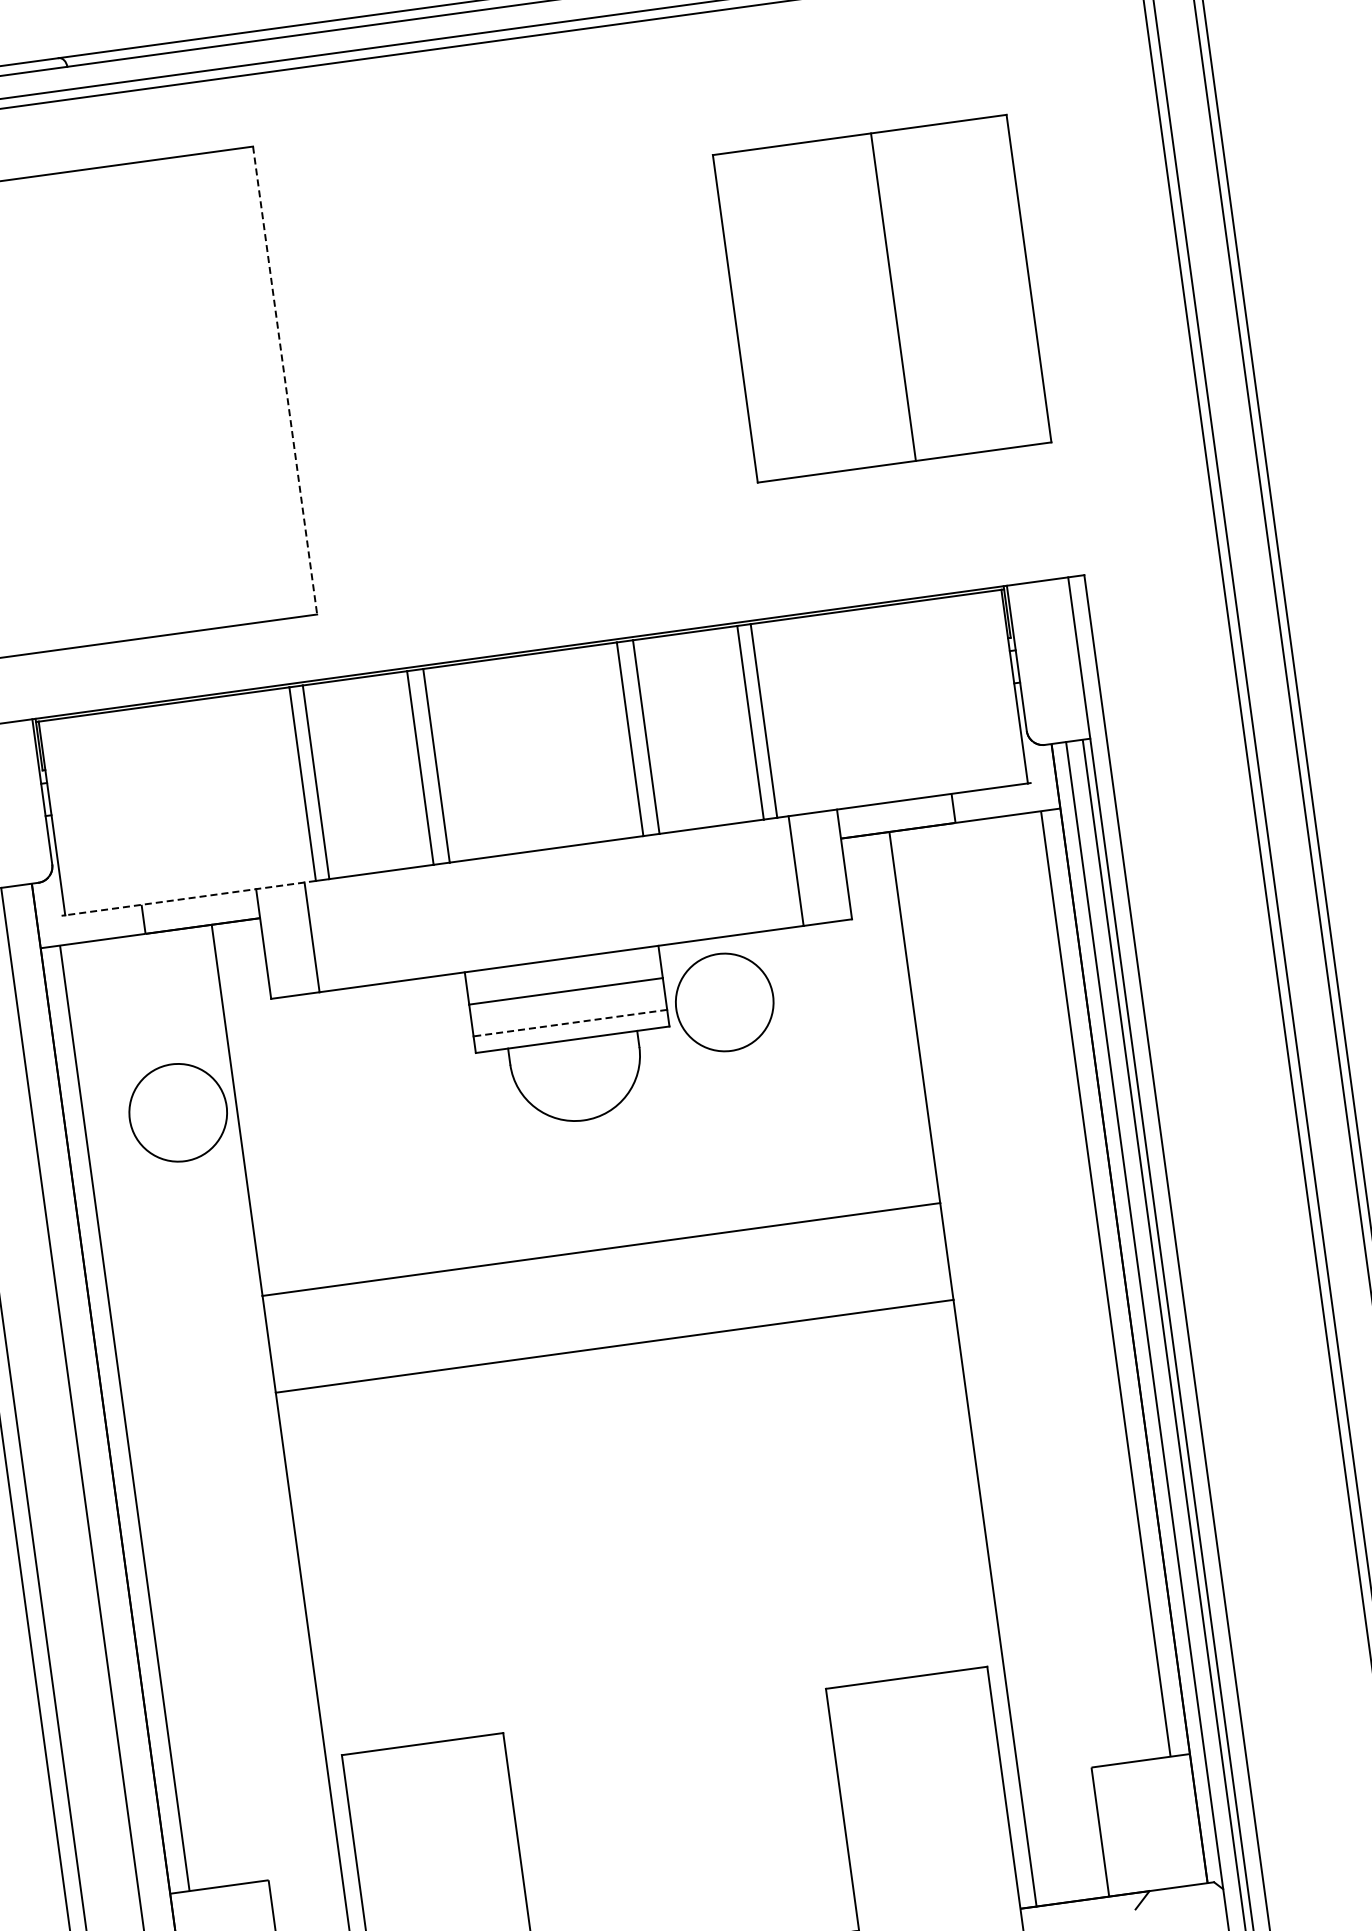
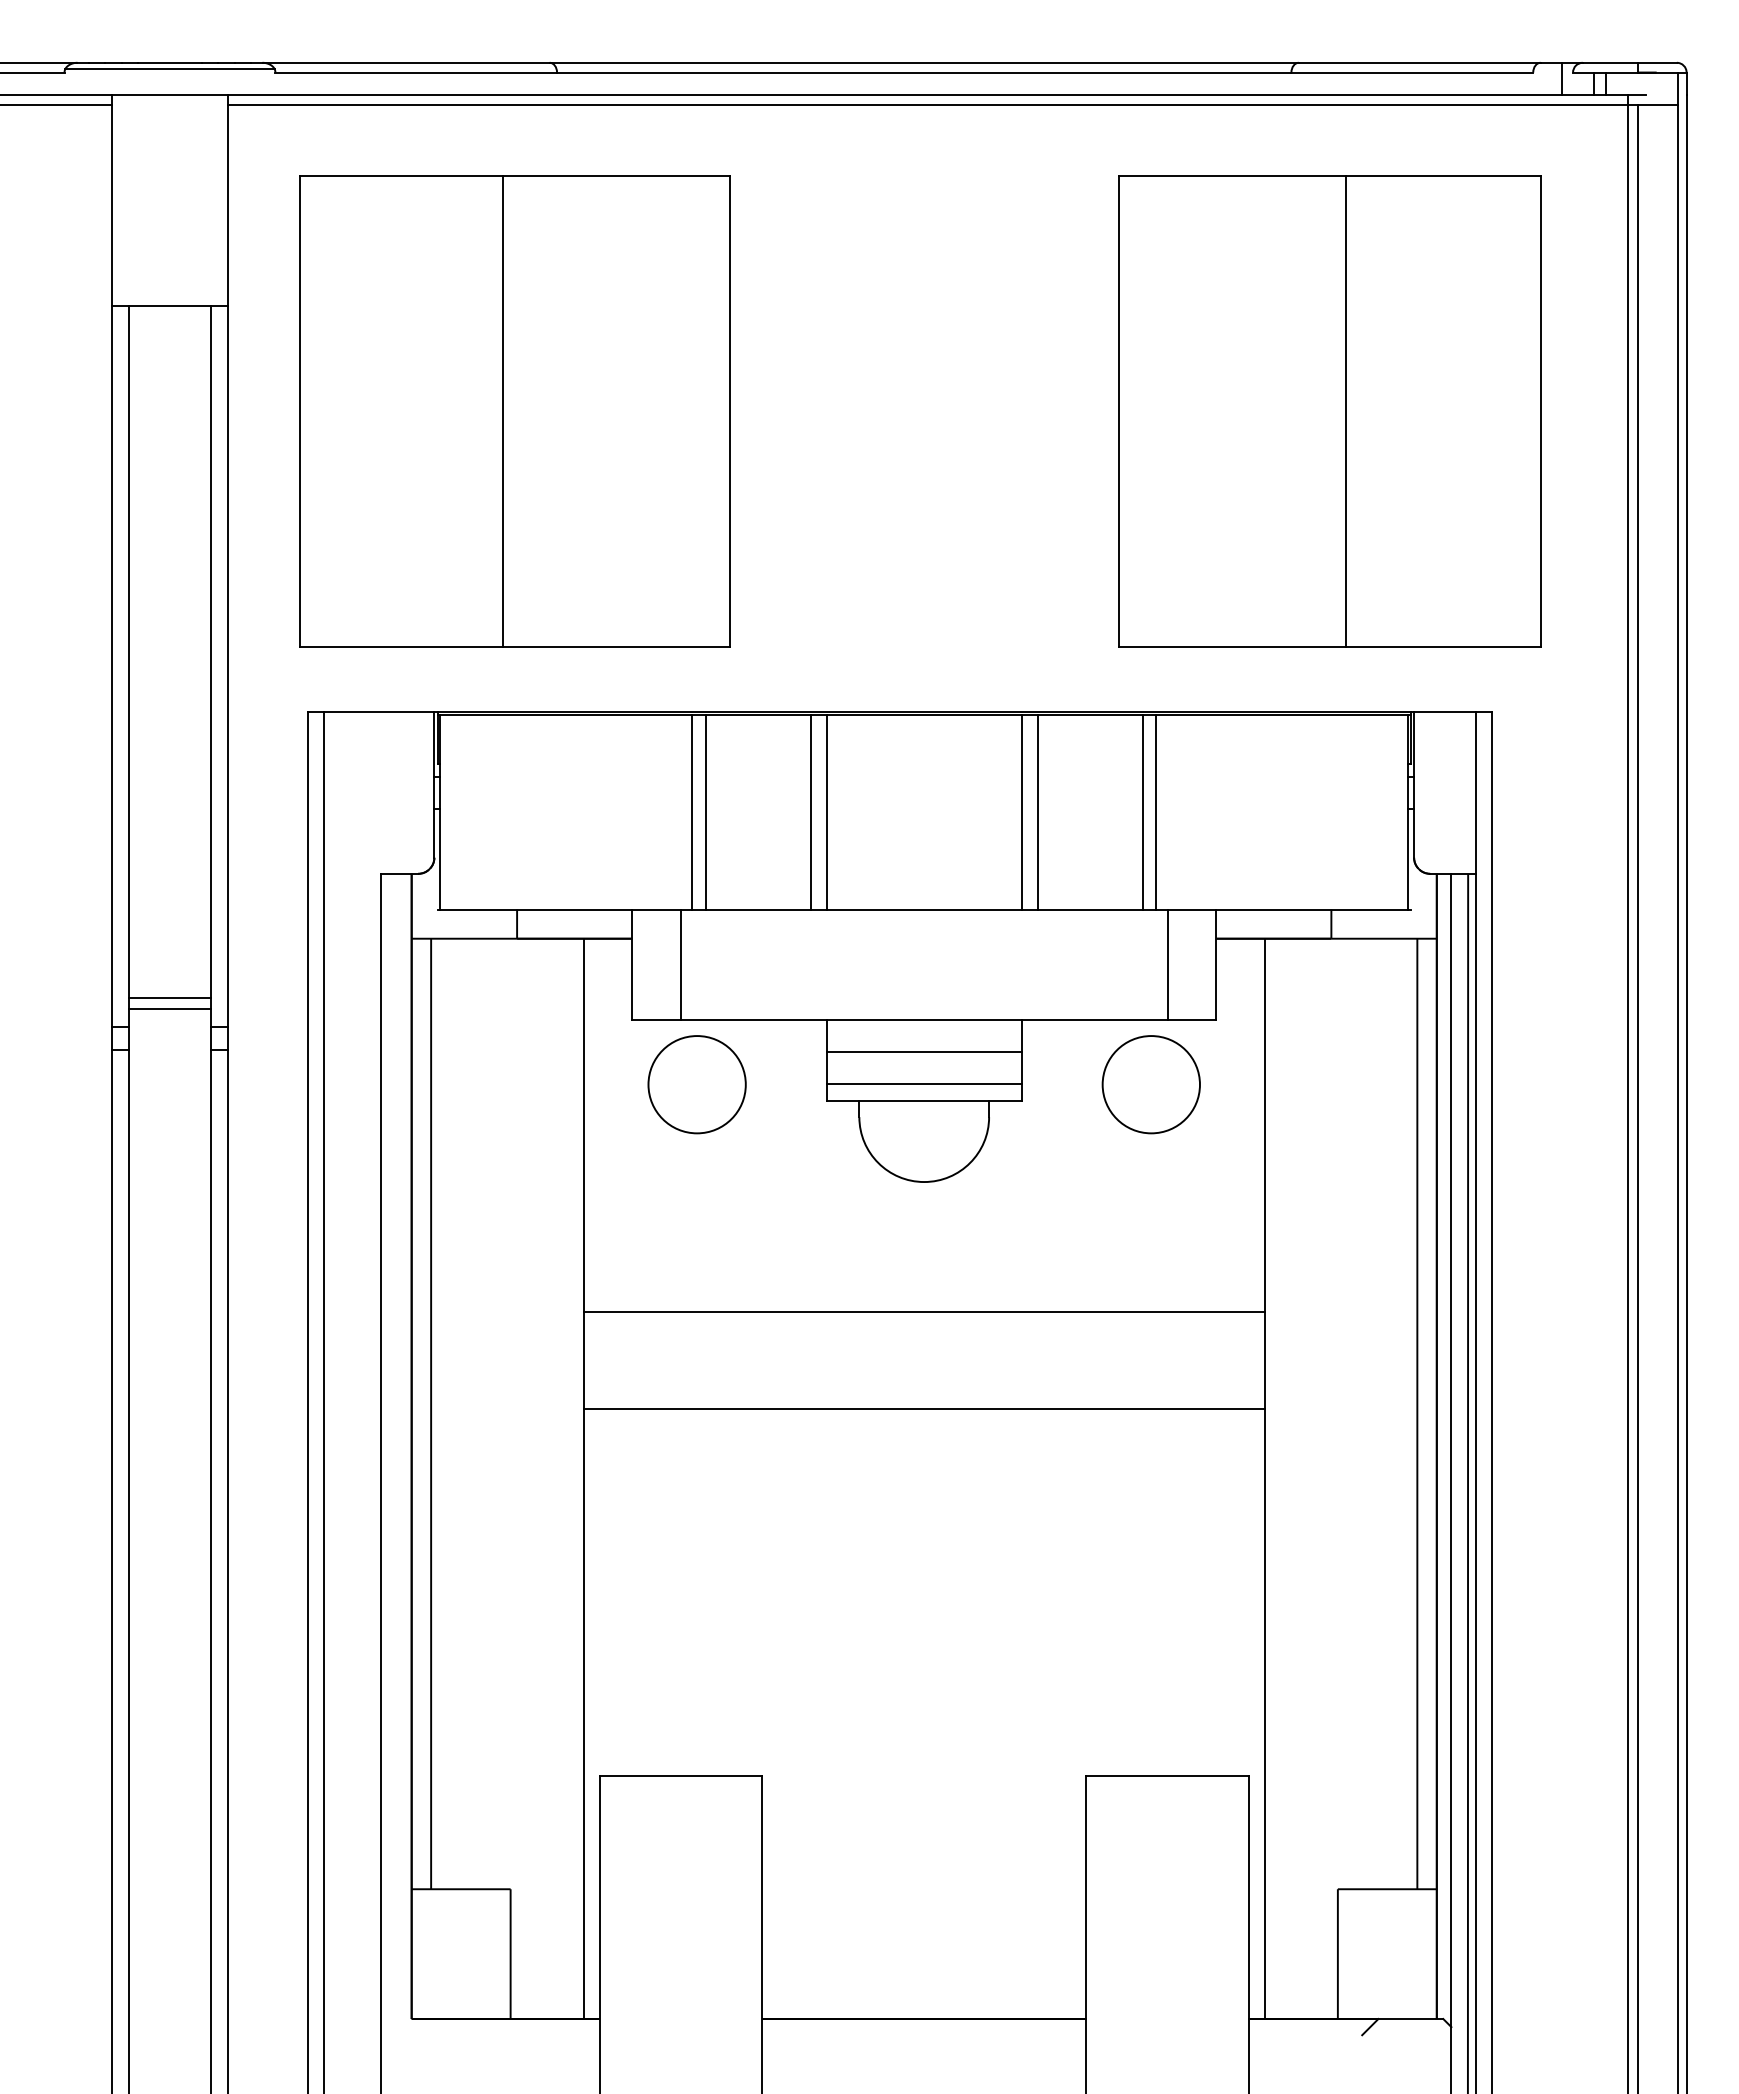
part: (881, 298) -> (1329, 411), size x1.43
line: (285, 381) -> (729, 412), dashed -> solid
line: (59, 411) -> (502, 411), added
line: (189, 898) -> (565, 909), dashed -> solid
circle: (723, 1002) -> (1150, 1084), moved
line: (569, 1023) -> (923, 1084), dashed -> solid
circle: (177, 1112) -> (696, 1084), moved

